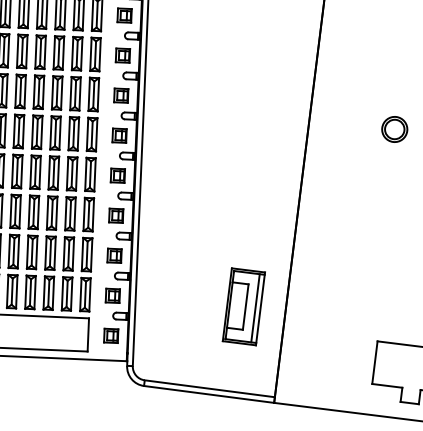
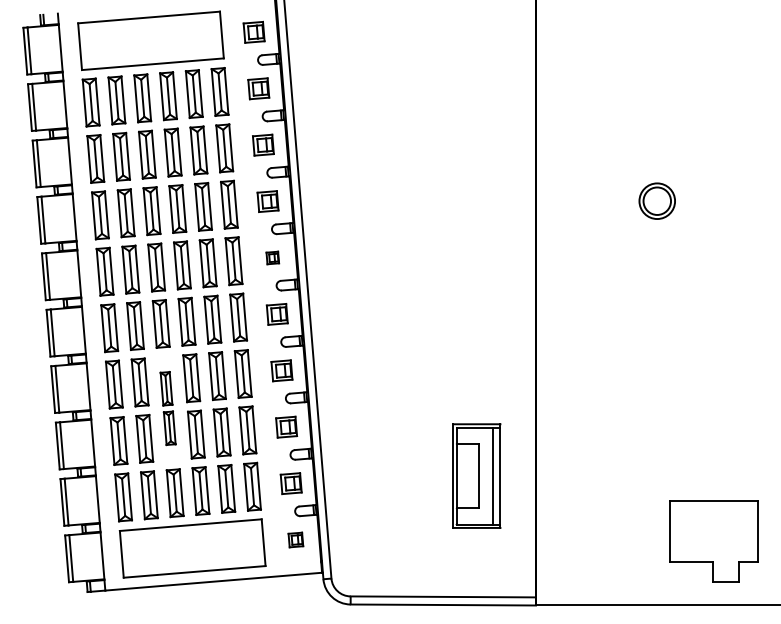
part: (119, 135) -> (272, 257), size x0.6
part: (32, 232) -> (167, 408), size x0.7
part: (110, 335) -> (295, 539), size x0.7

